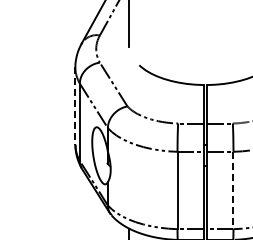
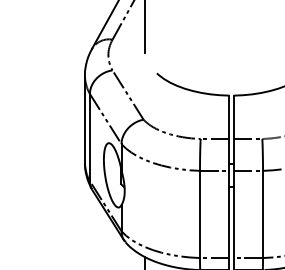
line: (75, 106) -> (85, 119), dashed -> solid
line: (233, 190) -> (263, 214), dashed -> solid

